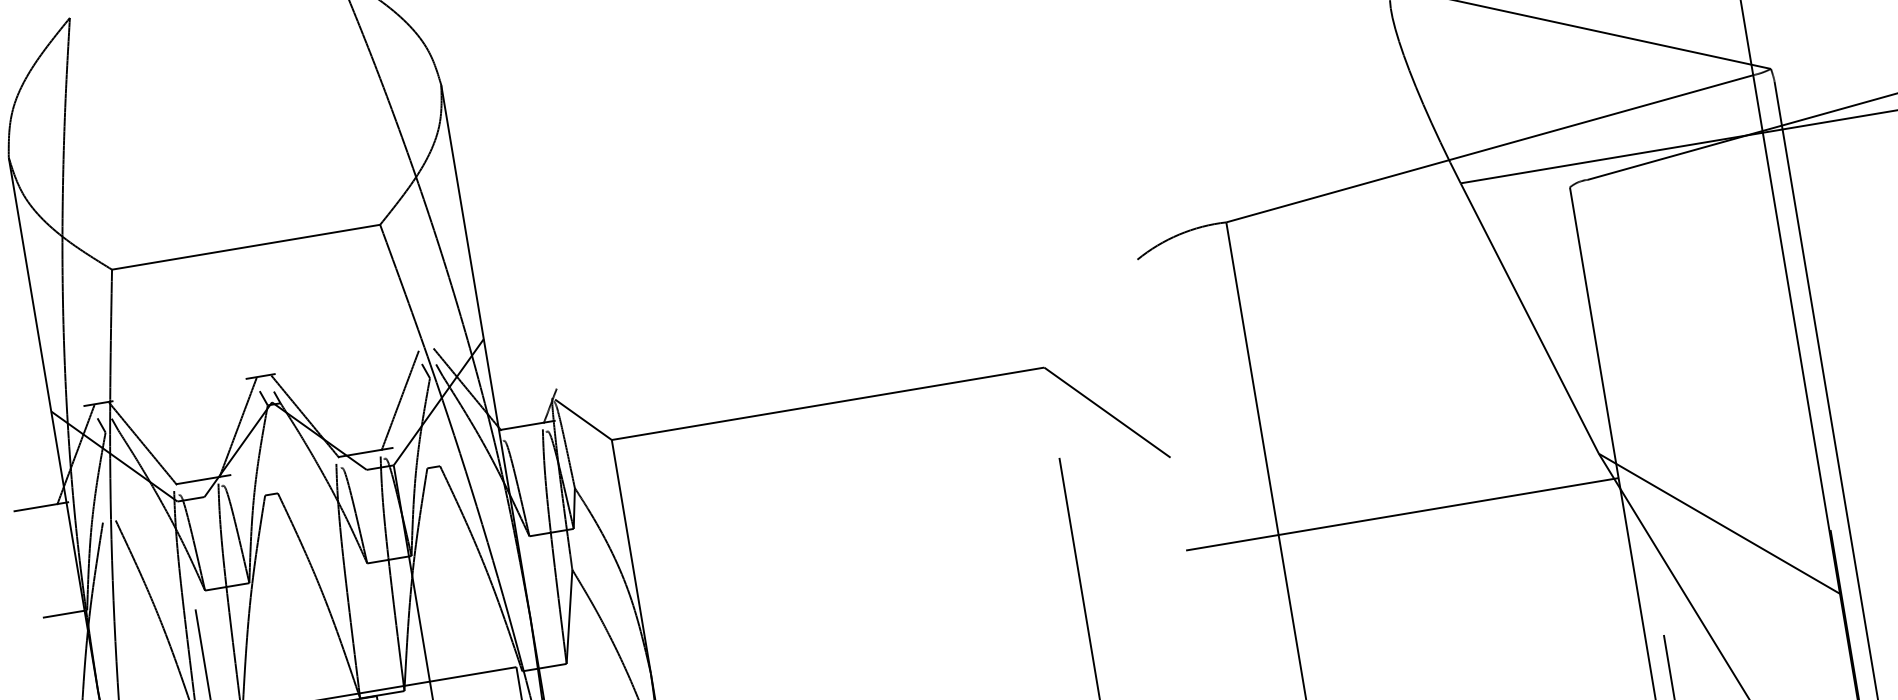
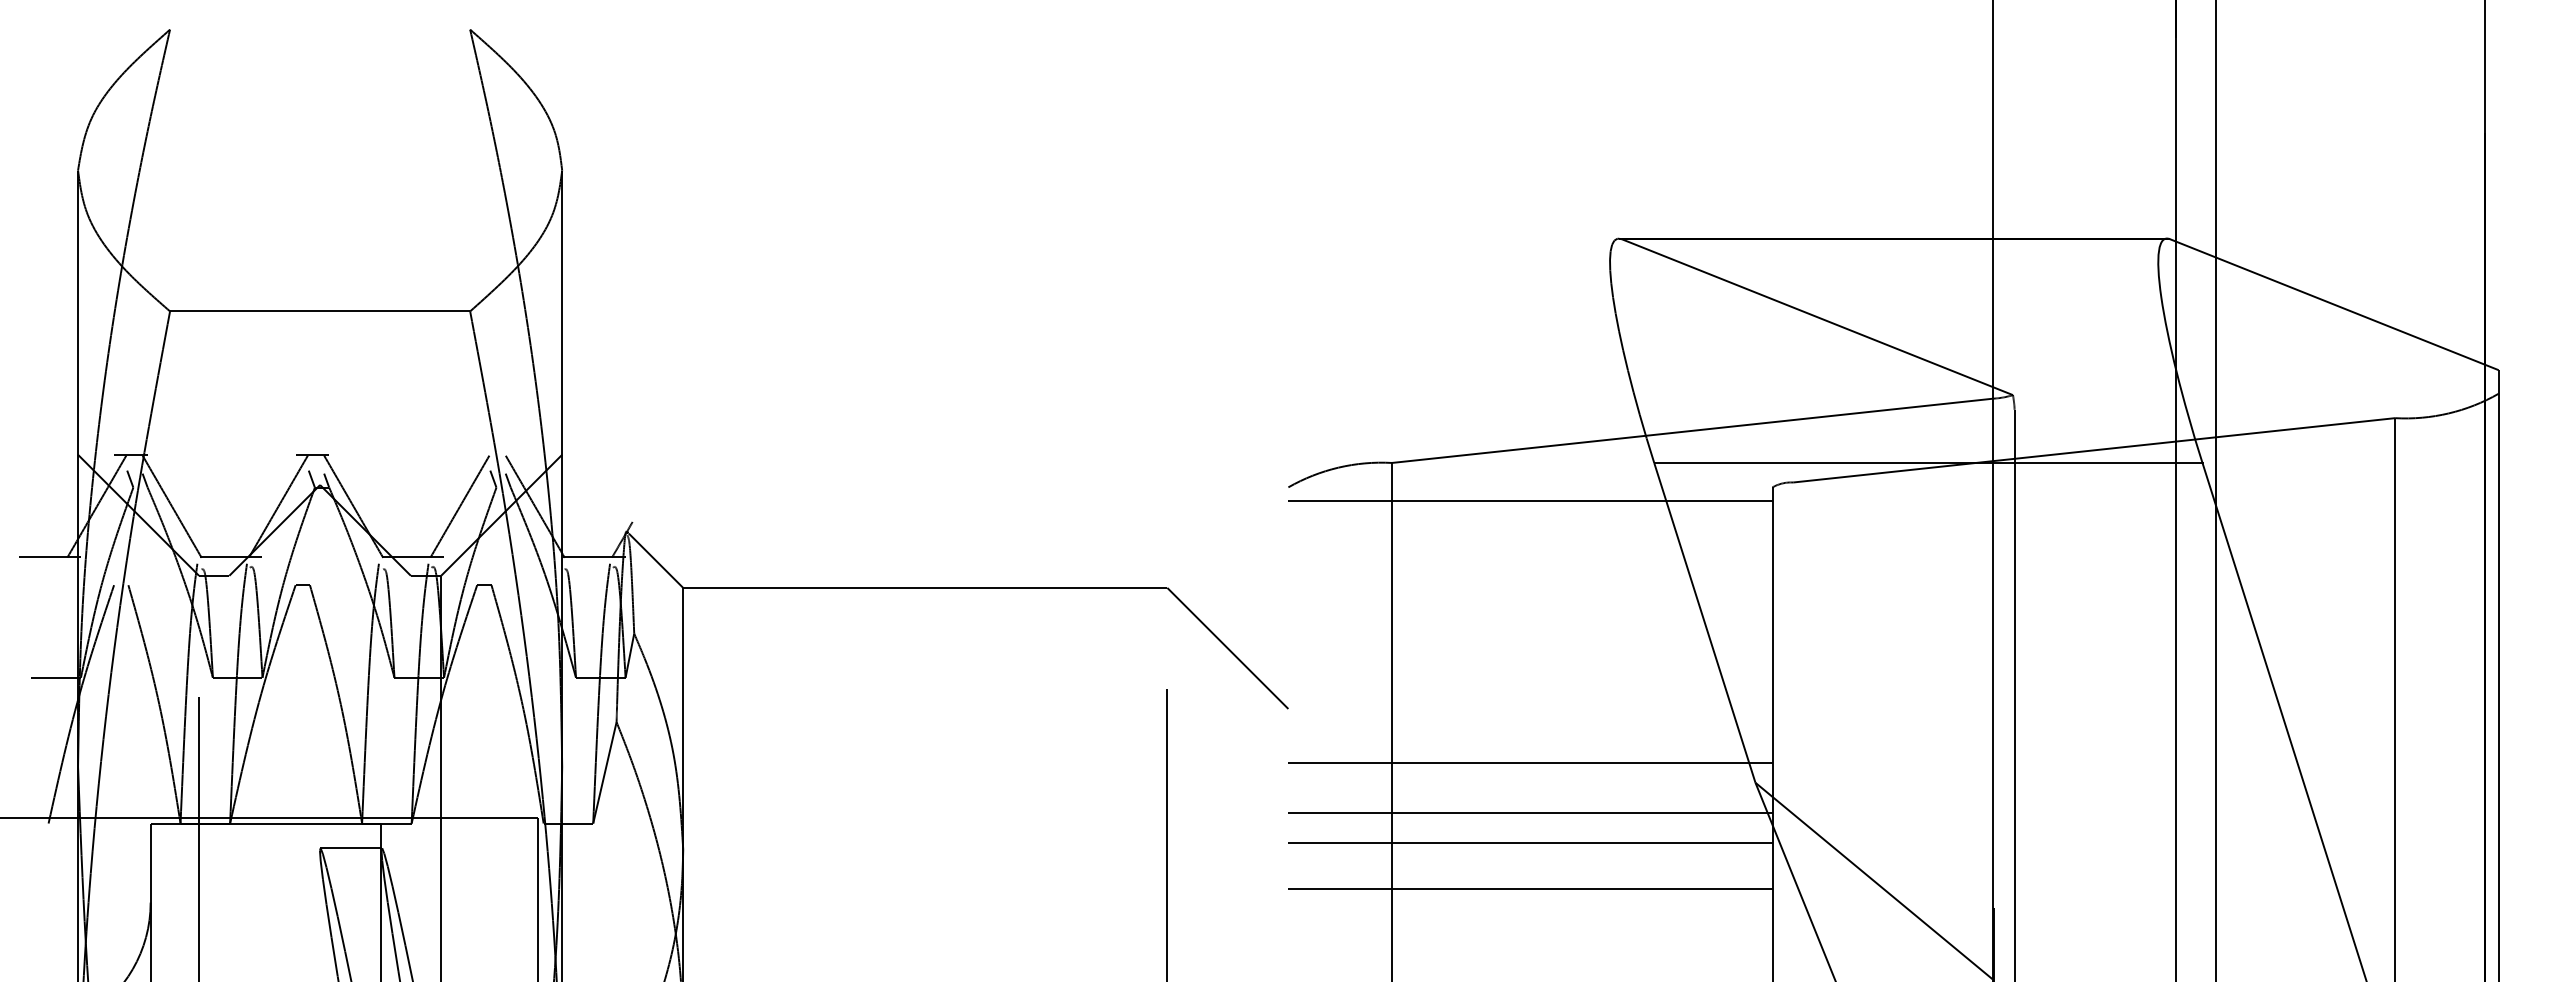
line: (1355, 236) -> (1530, 501), added
line: (1394, 469) -> (1530, 762), added
line: (1406, 540) -> (1530, 842), added
line: (1413, 582) -> (1530, 889), added

